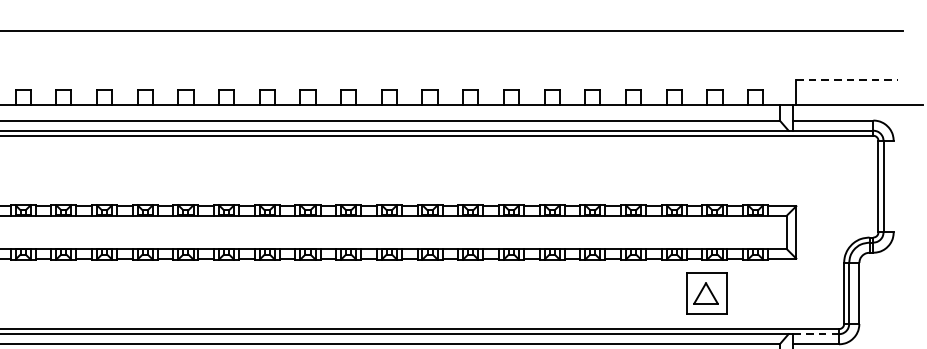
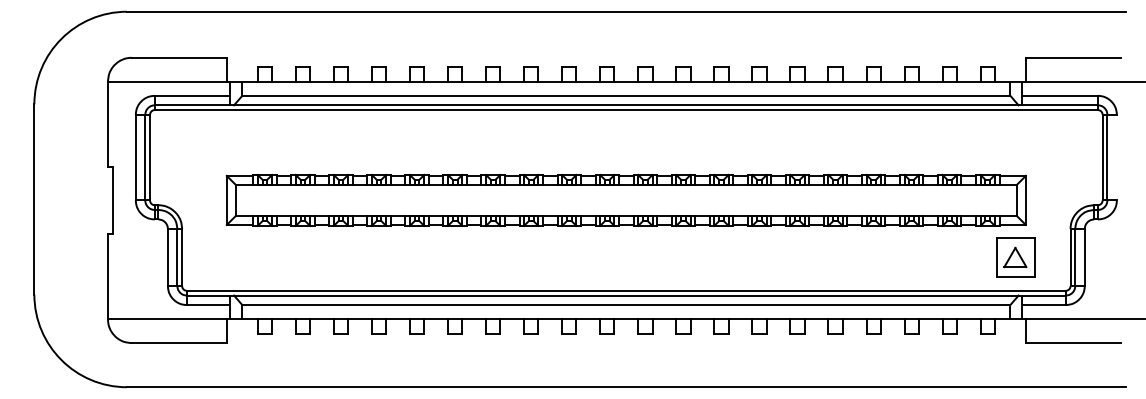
line: (847, 79) -> (1073, 57), dashed -> solid
part: (706, 293) -> (1015, 257), moved
line: (816, 334) -> (1044, 295), dashed -> solid

